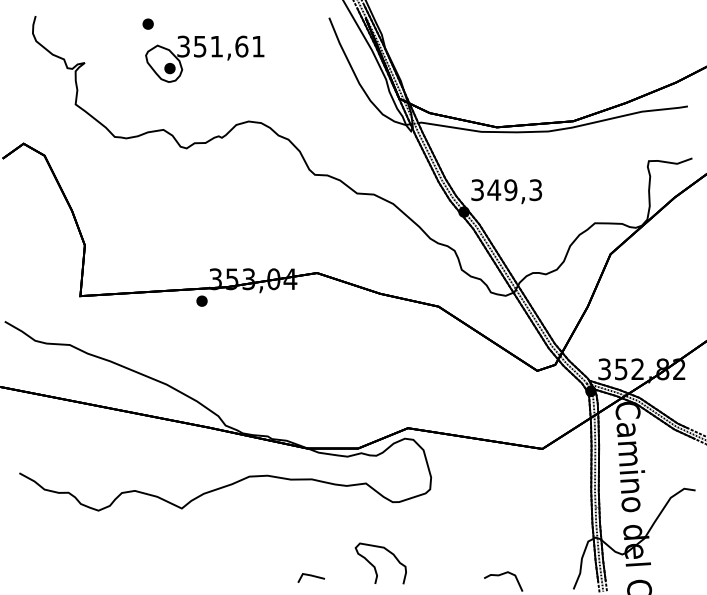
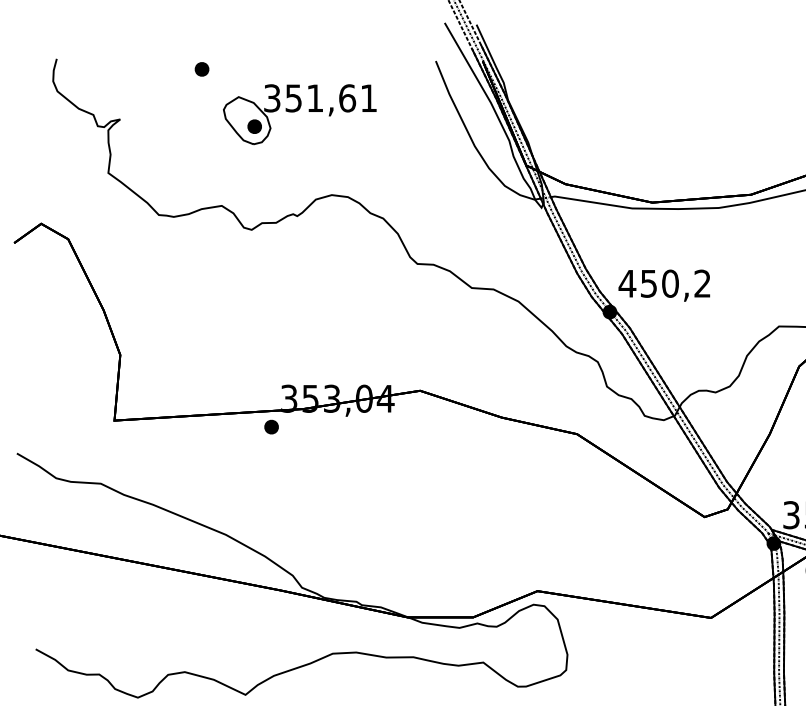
part: (204, 58) -> (299, 113), moved
text: (506, 190) -> (664, 284), 349,3 -> 450,2

